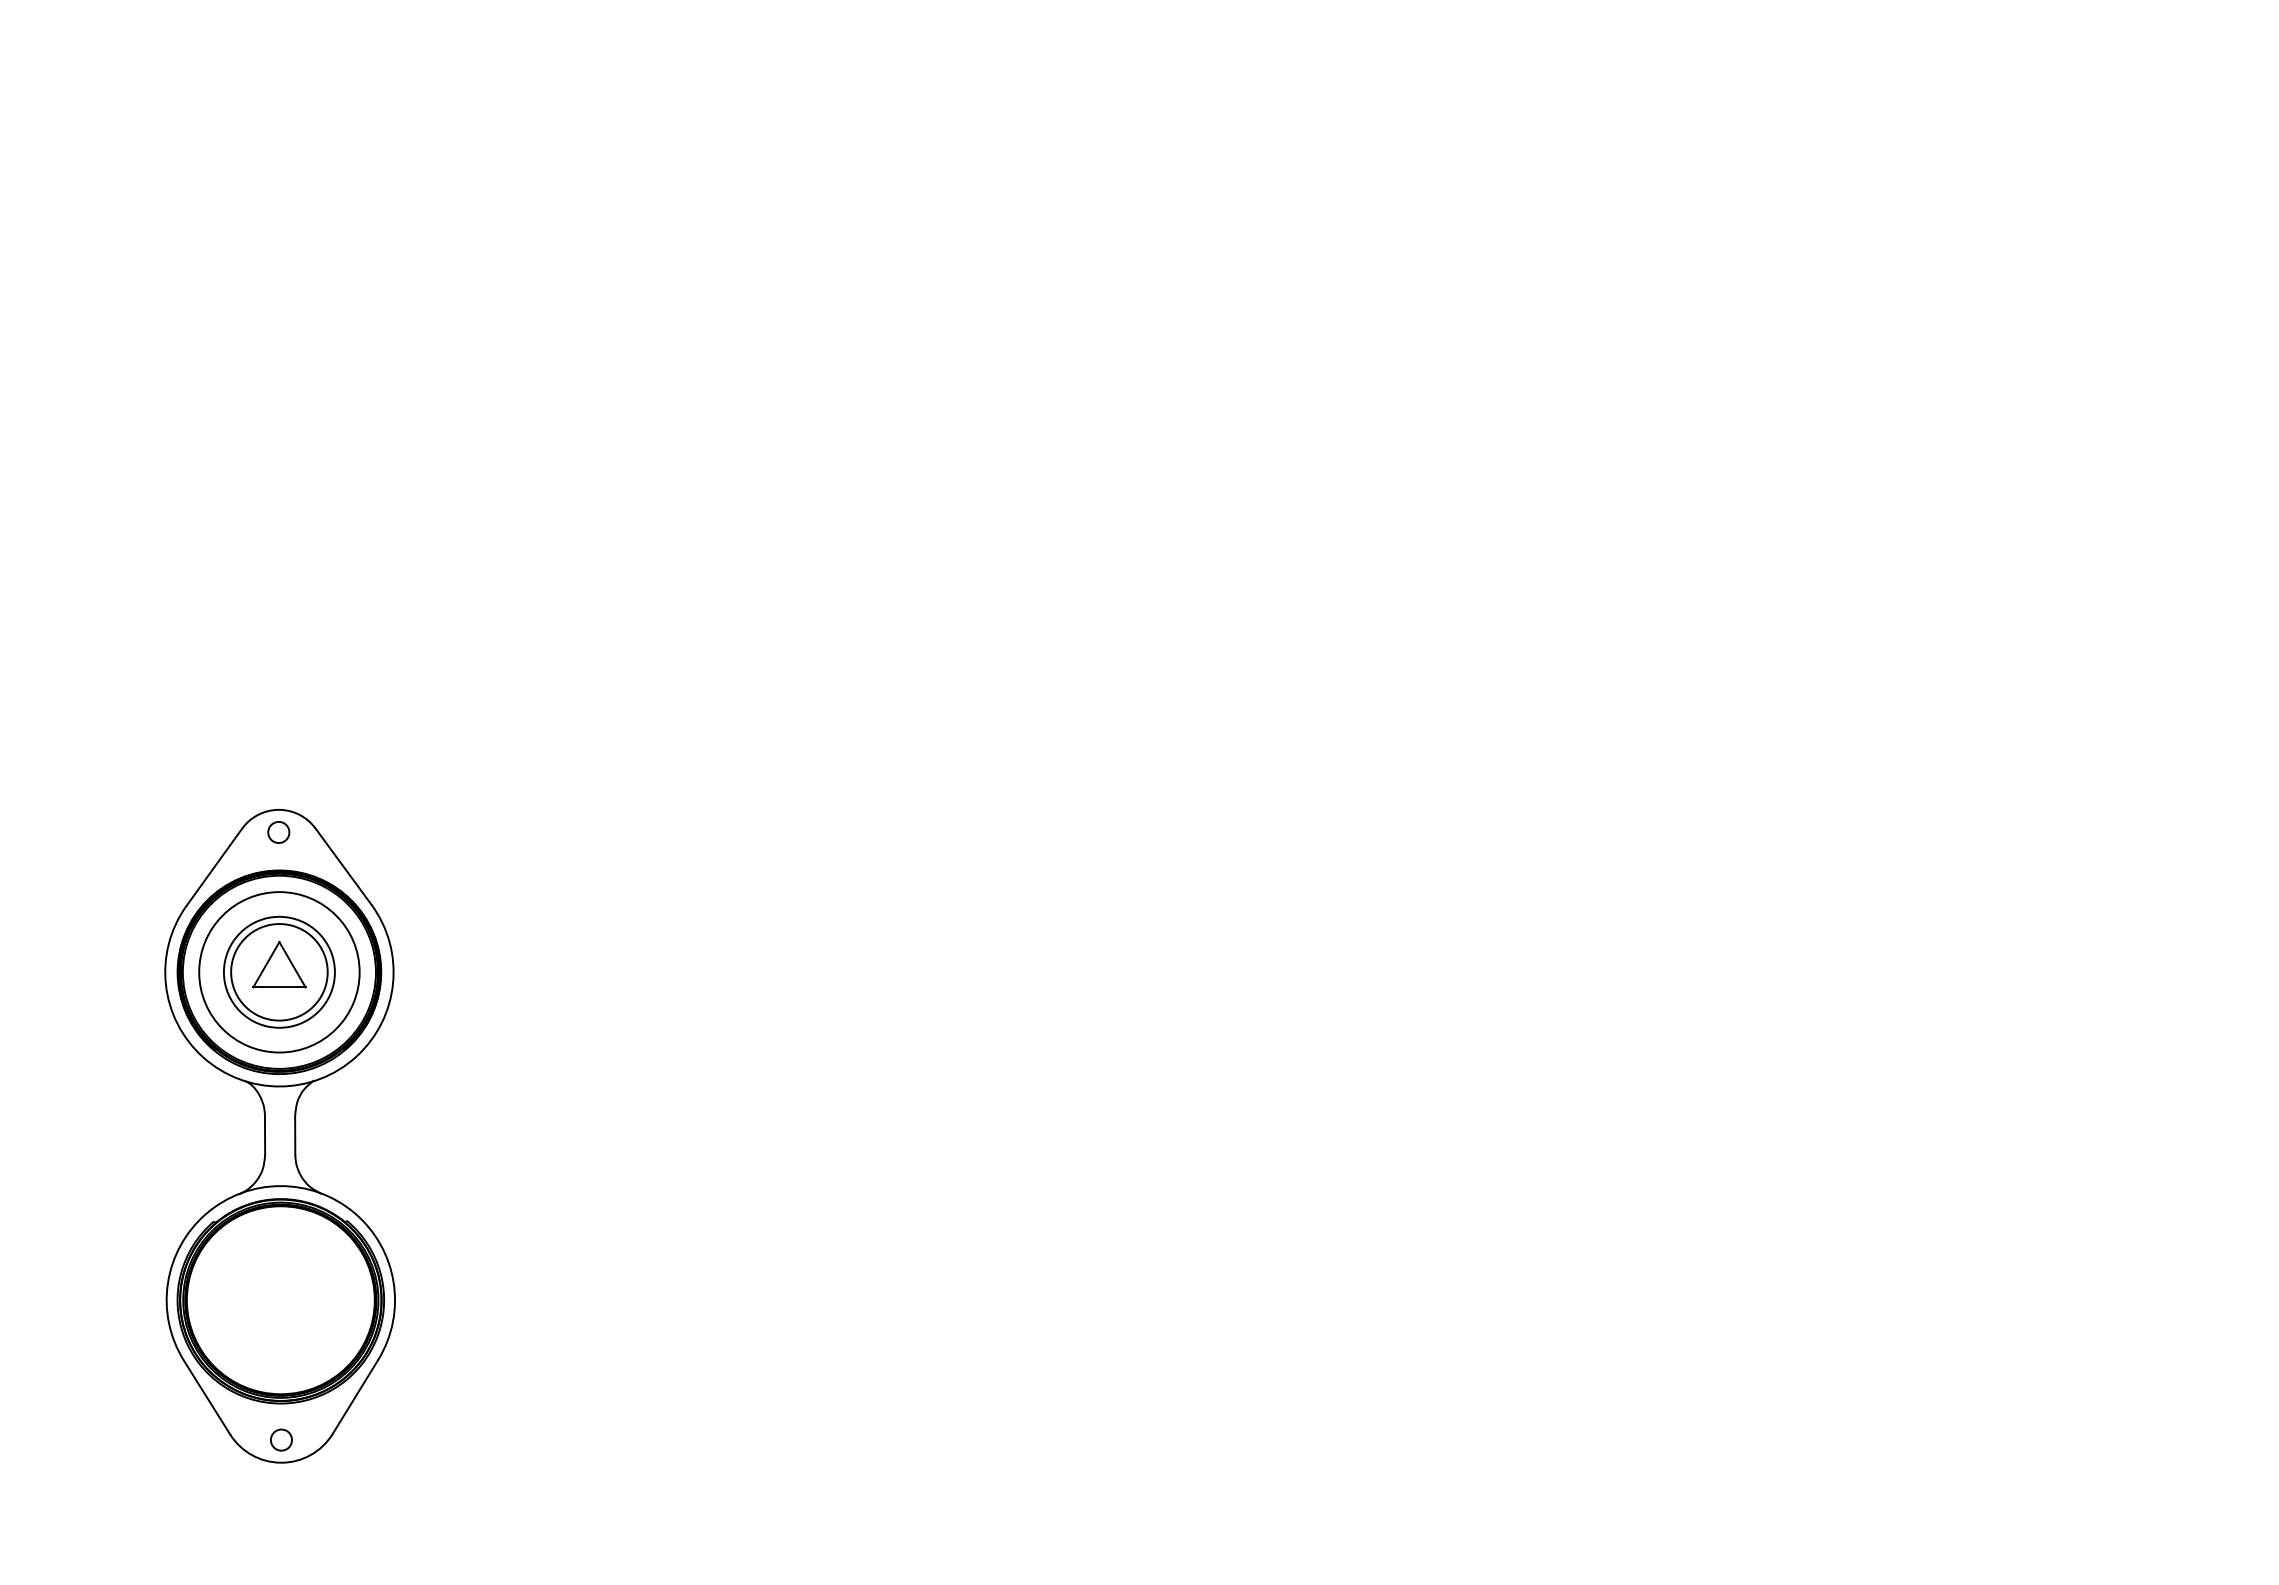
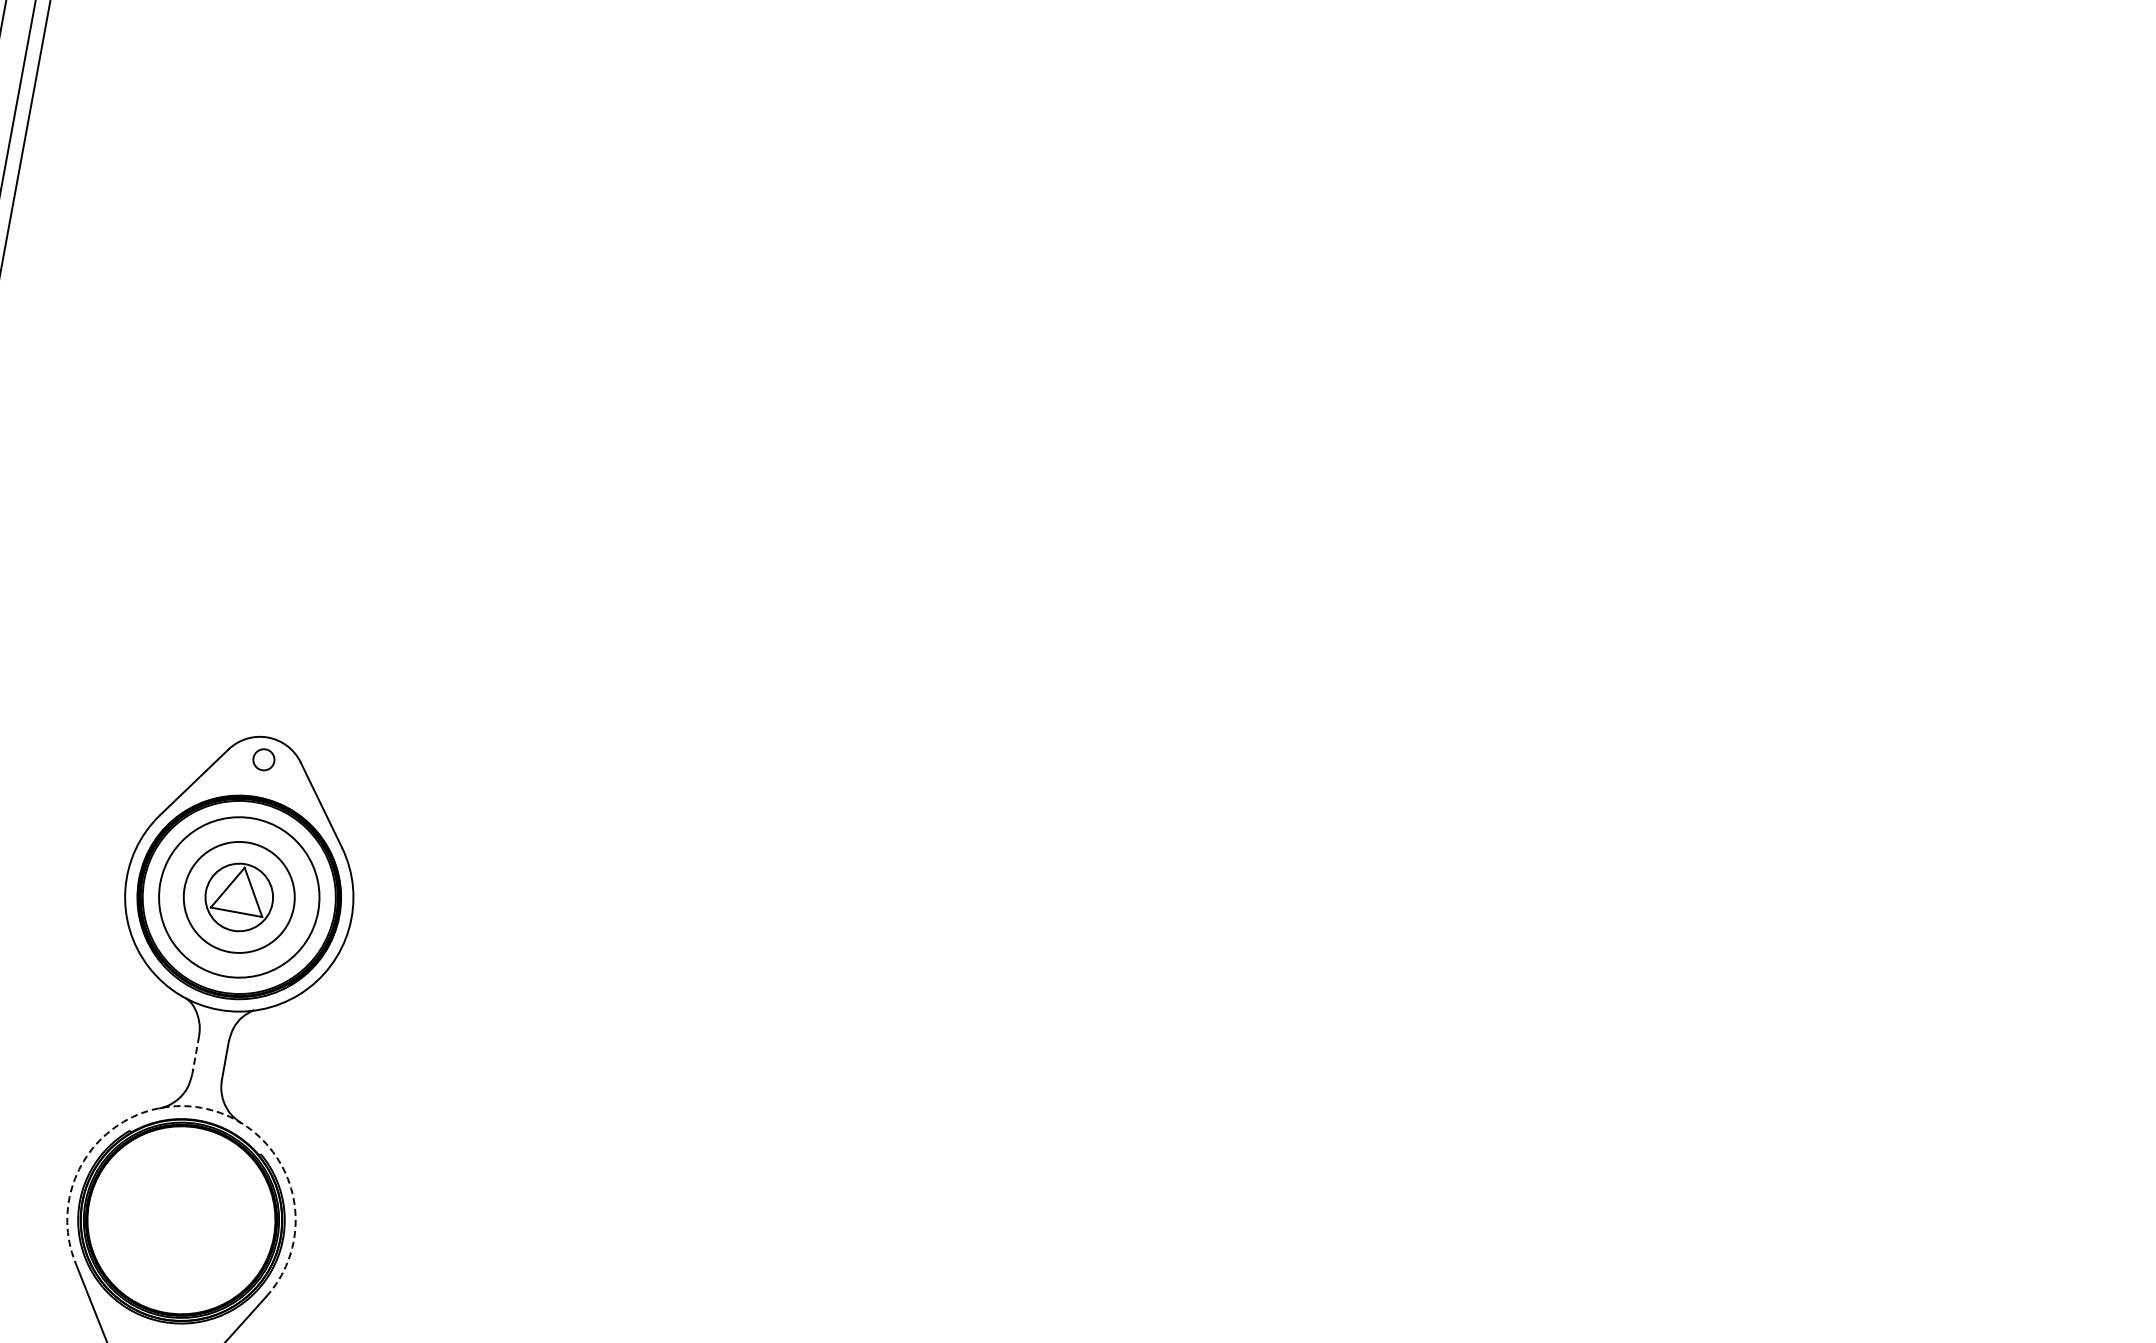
circle: (279, 972) -> (239, 897), size x0.7
line: (265, 1135) -> (196, 1055), solid -> dashed
arc: (280, 1186) -> (201, 1108), solid -> dashed

